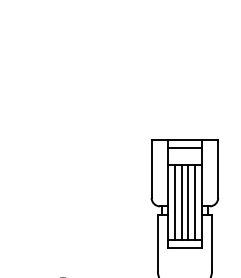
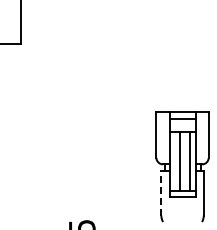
line: (174, 201) -> (174, 160), removed
line: (188, 201) -> (185, 160), removed
line: (158, 242) -> (161, 192), solid -> dashed

